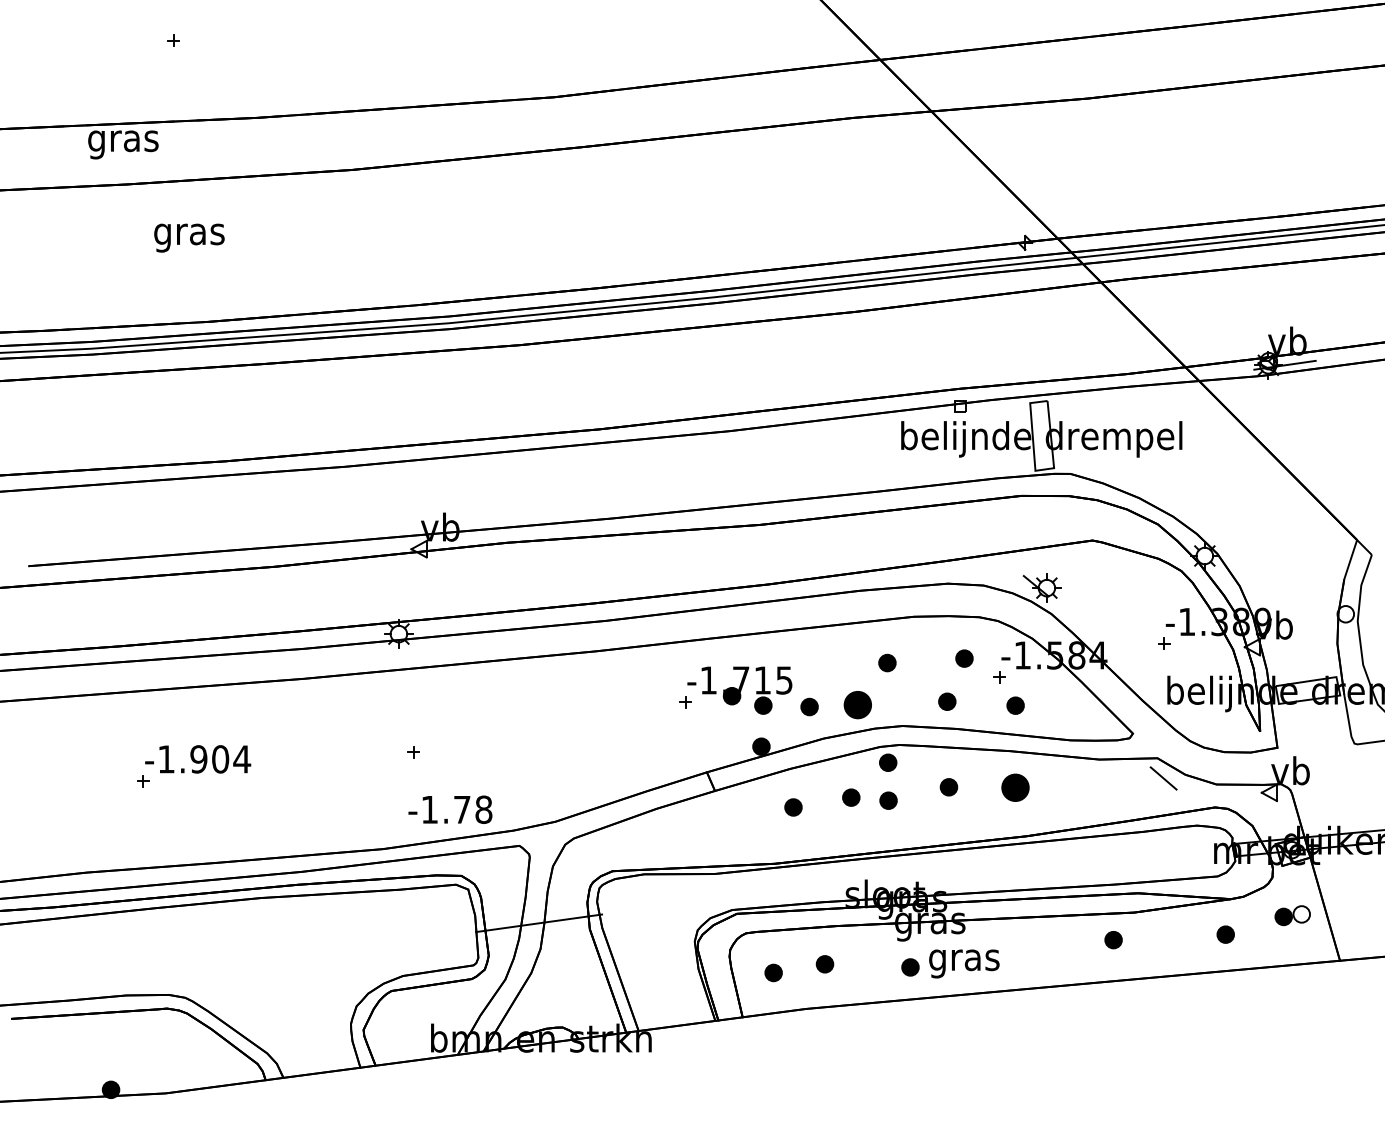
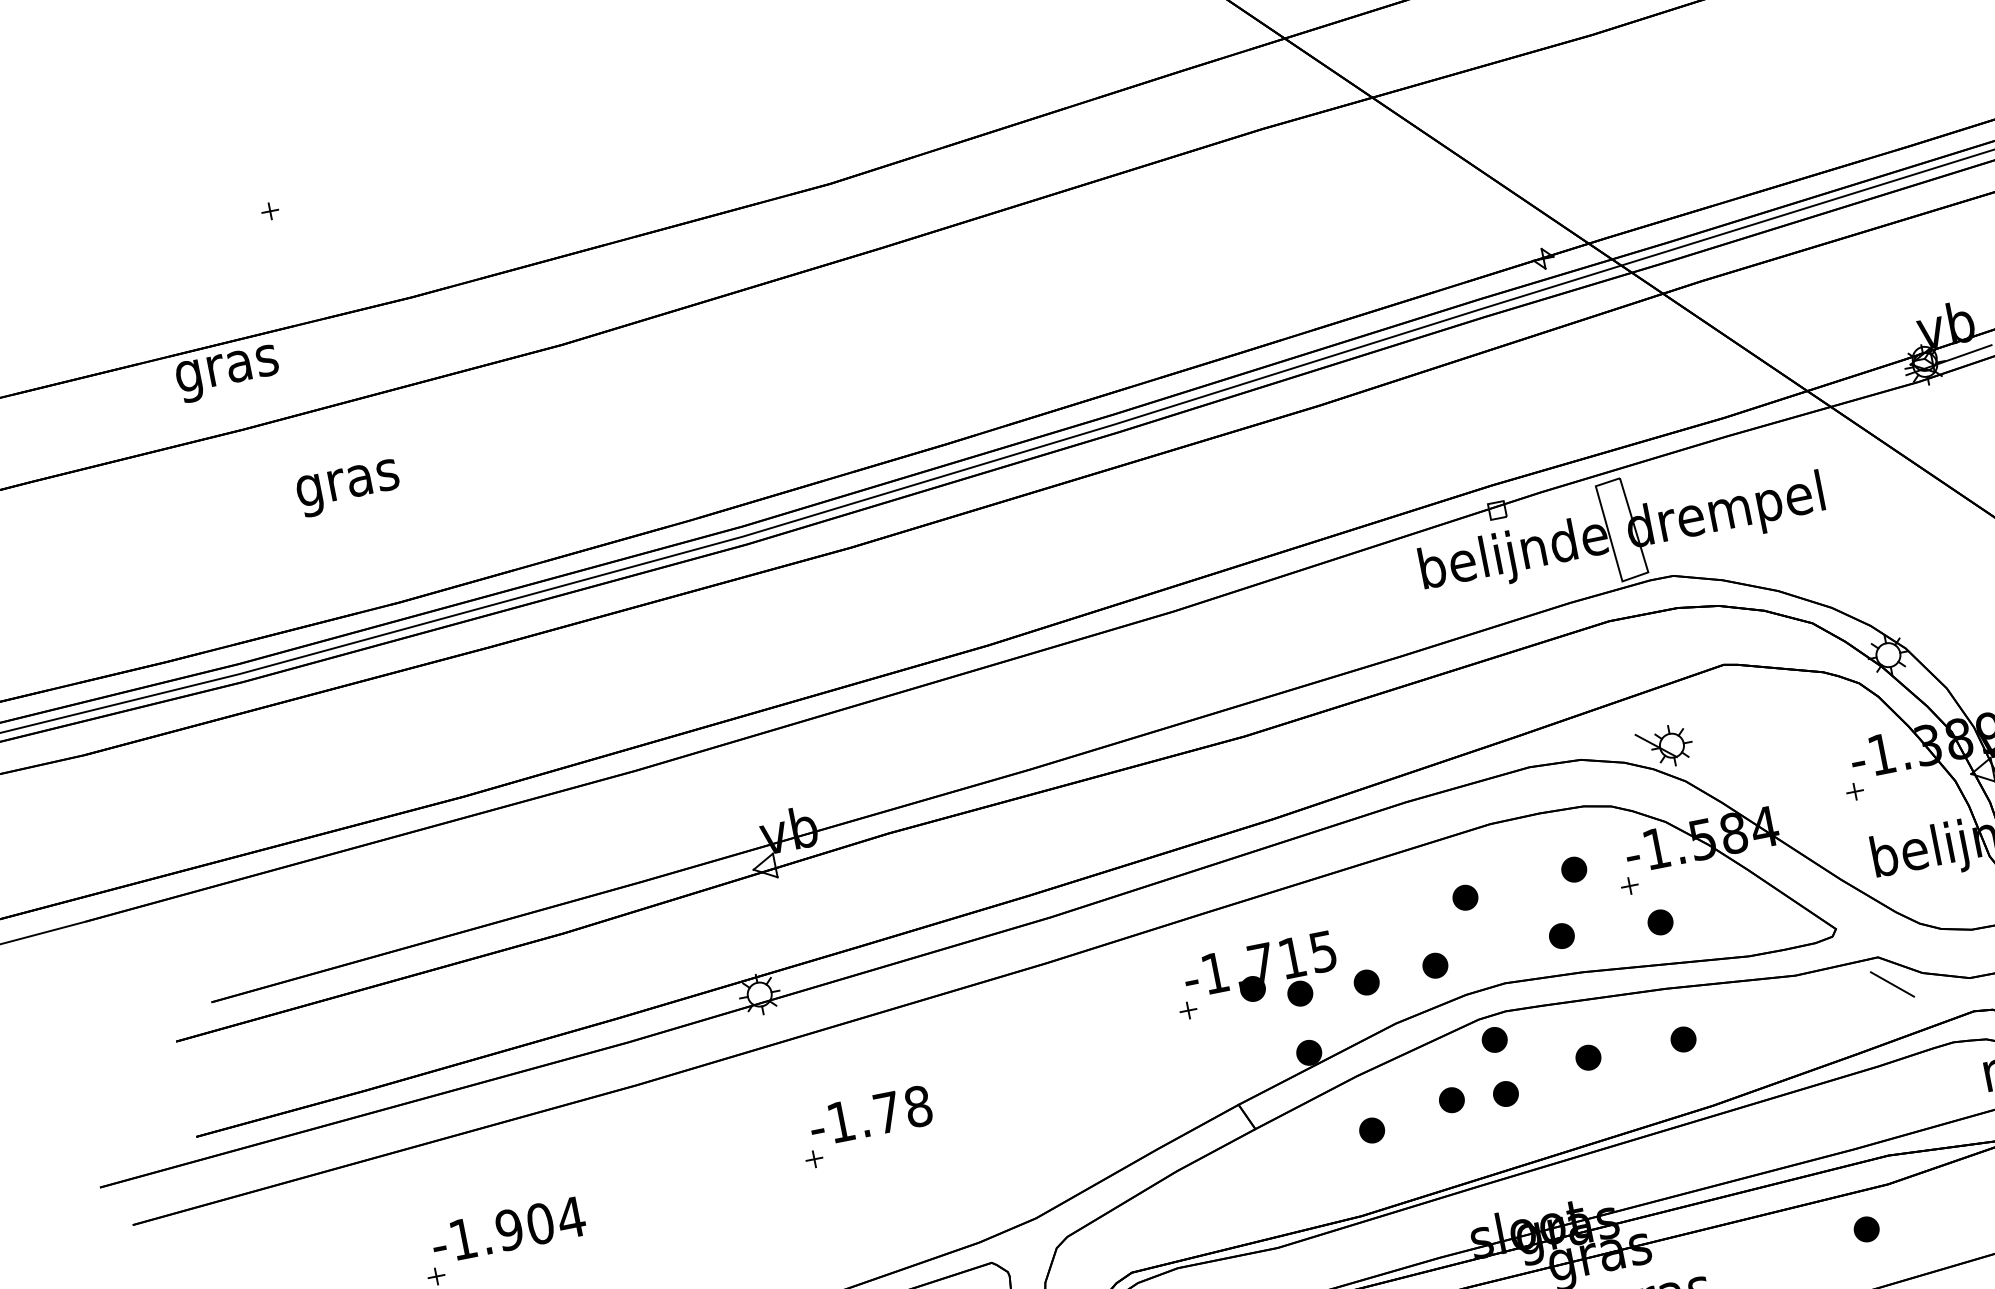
part: (858, 704) -> (1435, 965), size x0.62
part: (1015, 787) -> (1683, 1039), size x0.62
text: (450, 809) -> (870, 1115), moved

